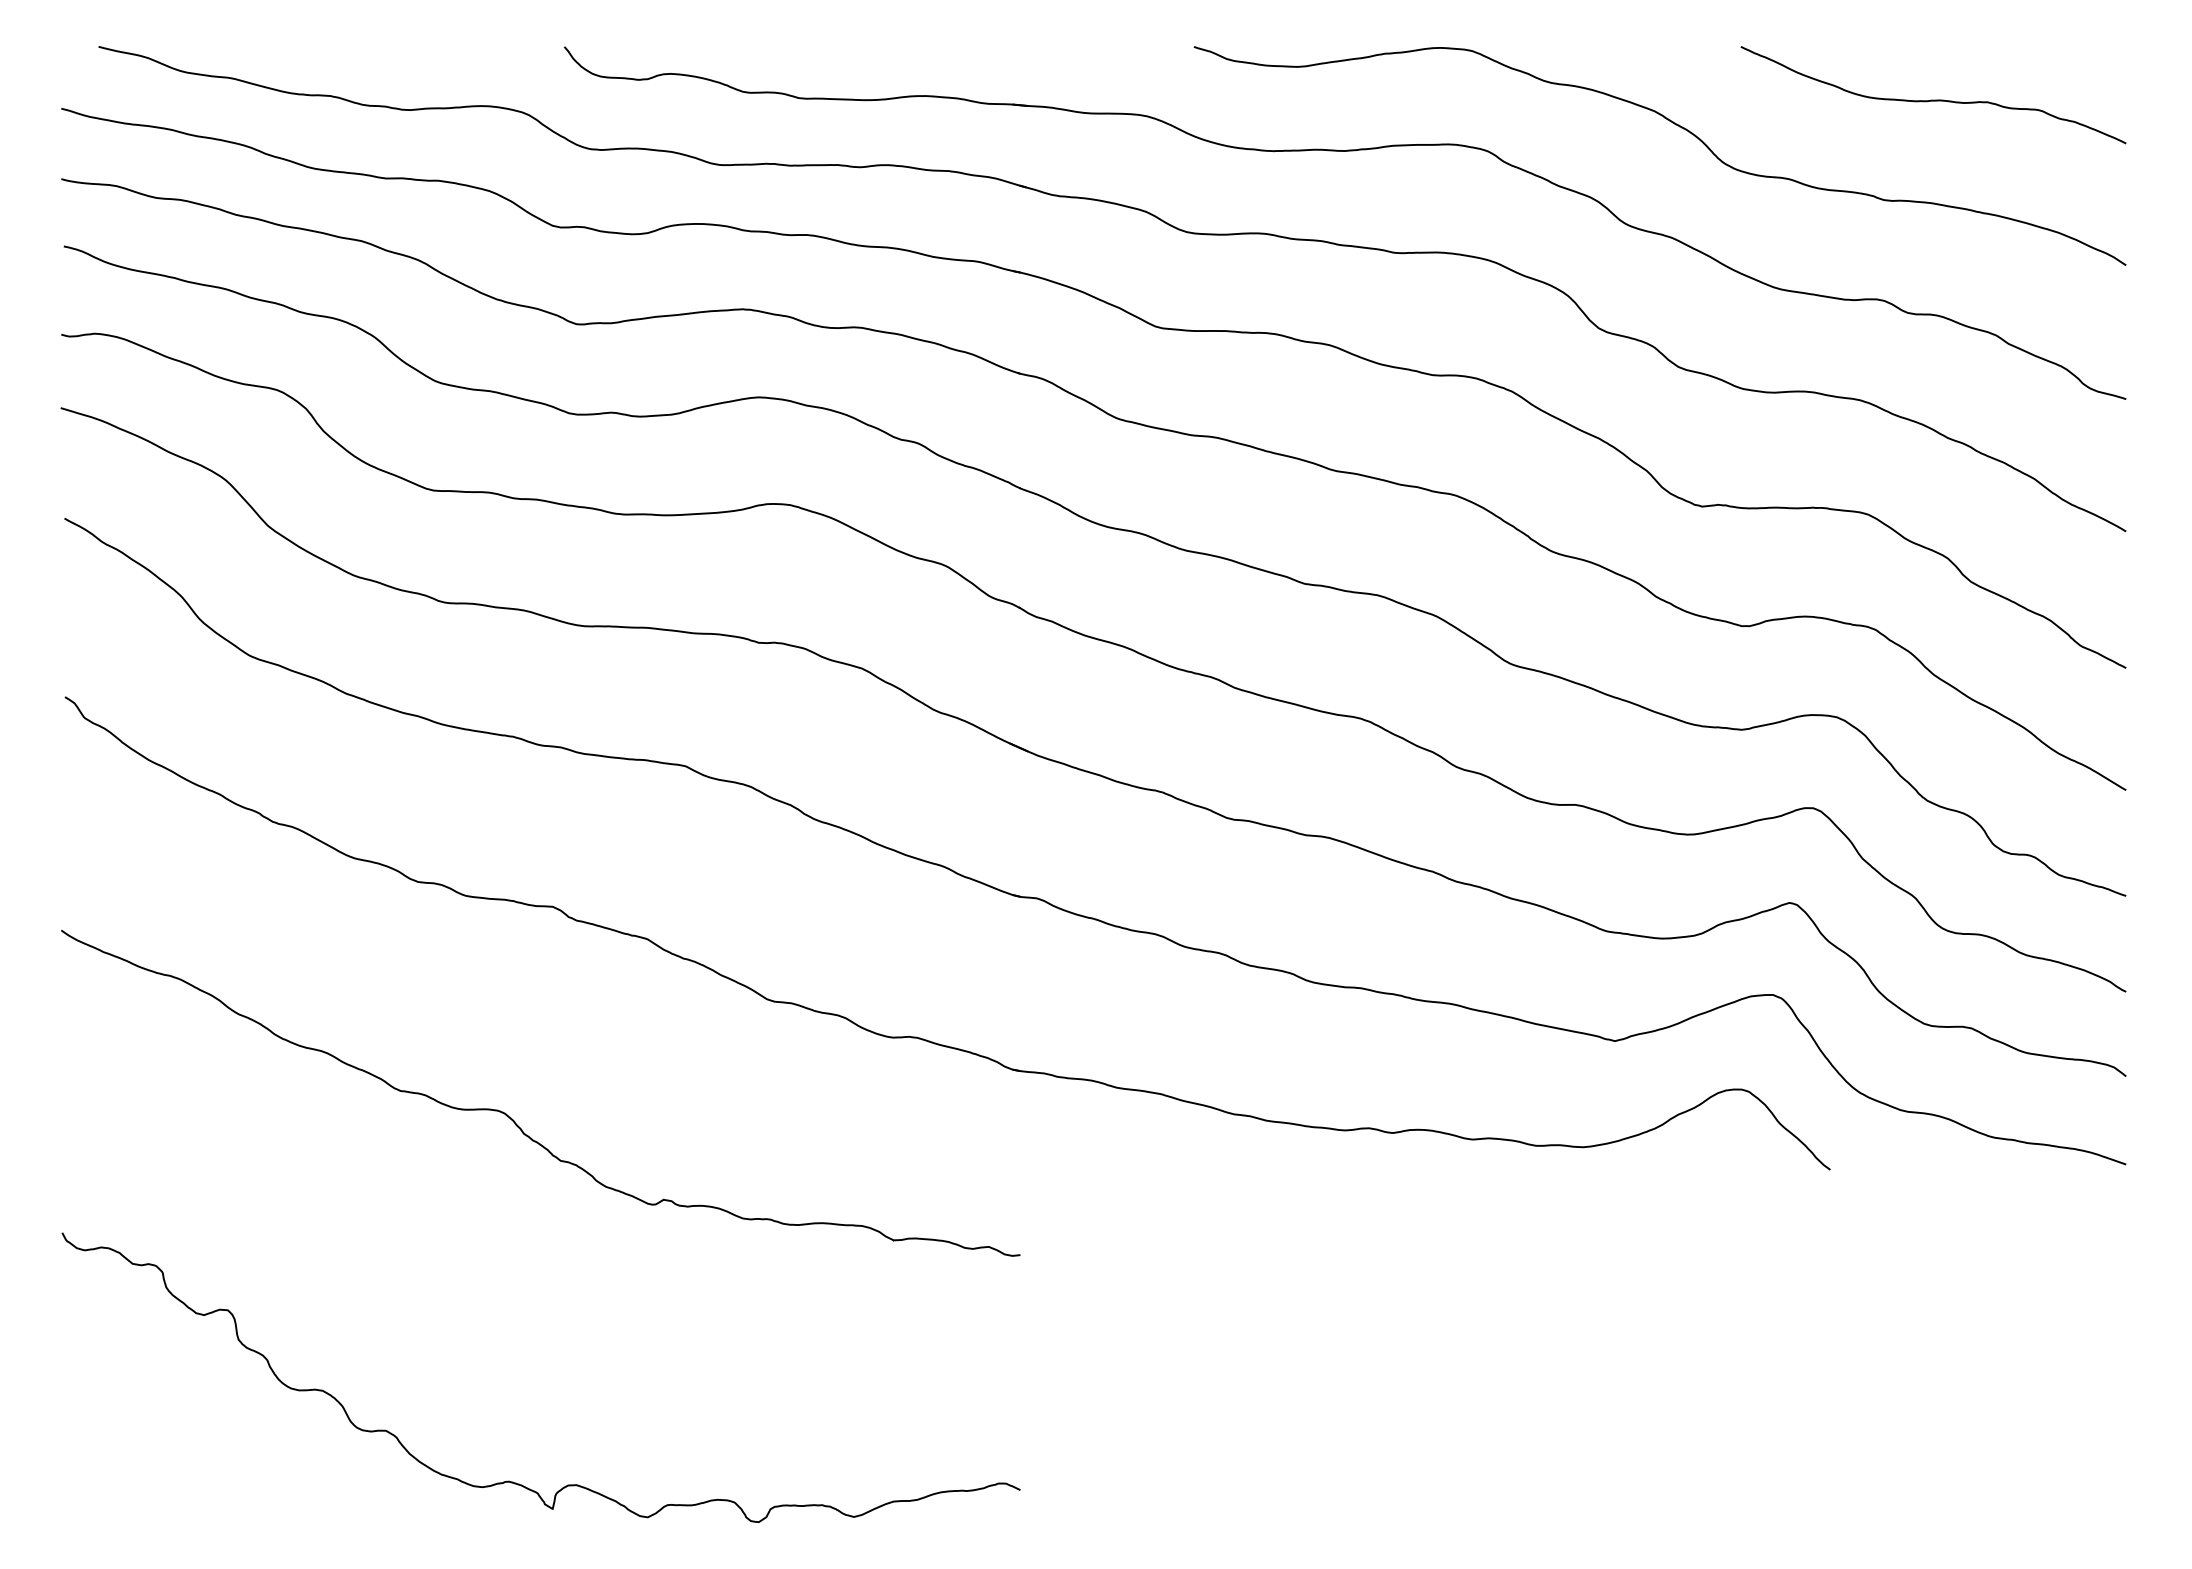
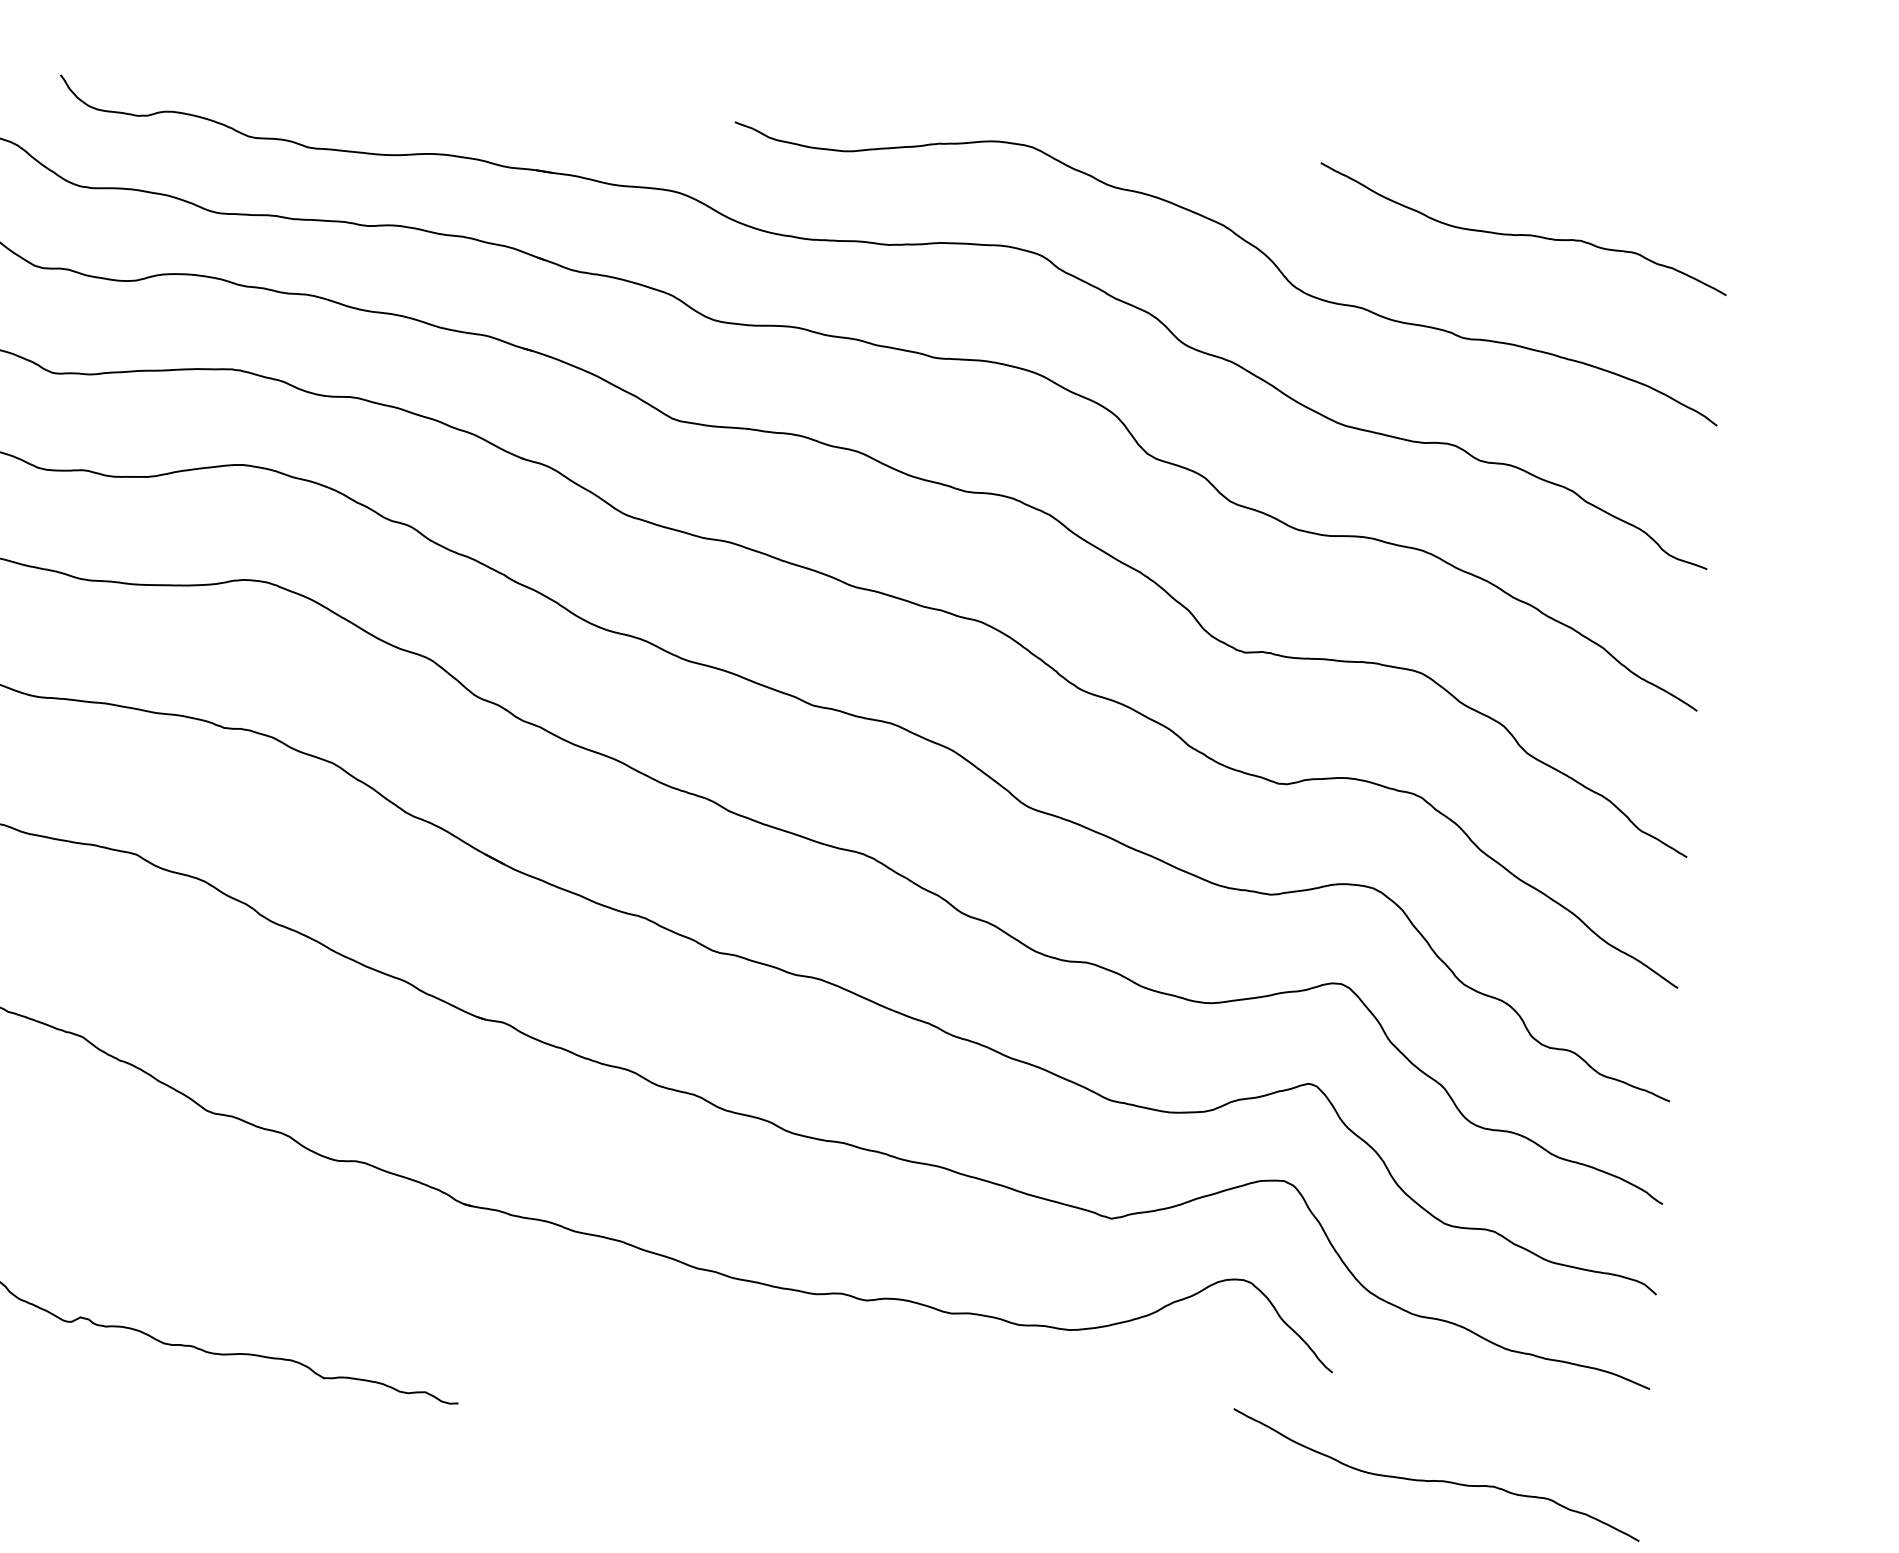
curve: (1933, 1262) -> (1436, 1479), added

